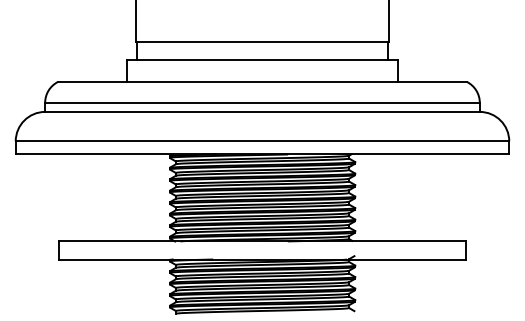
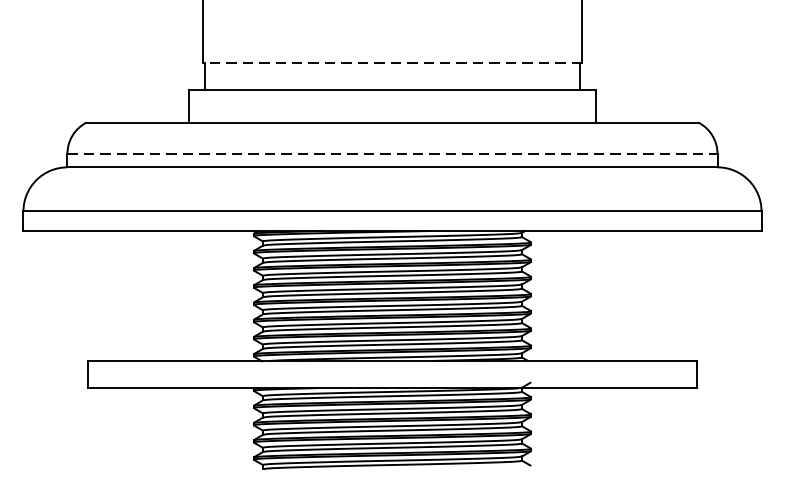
line: (262, 42) -> (392, 63), solid -> dashed
line: (263, 102) -> (393, 153), solid -> dashed

